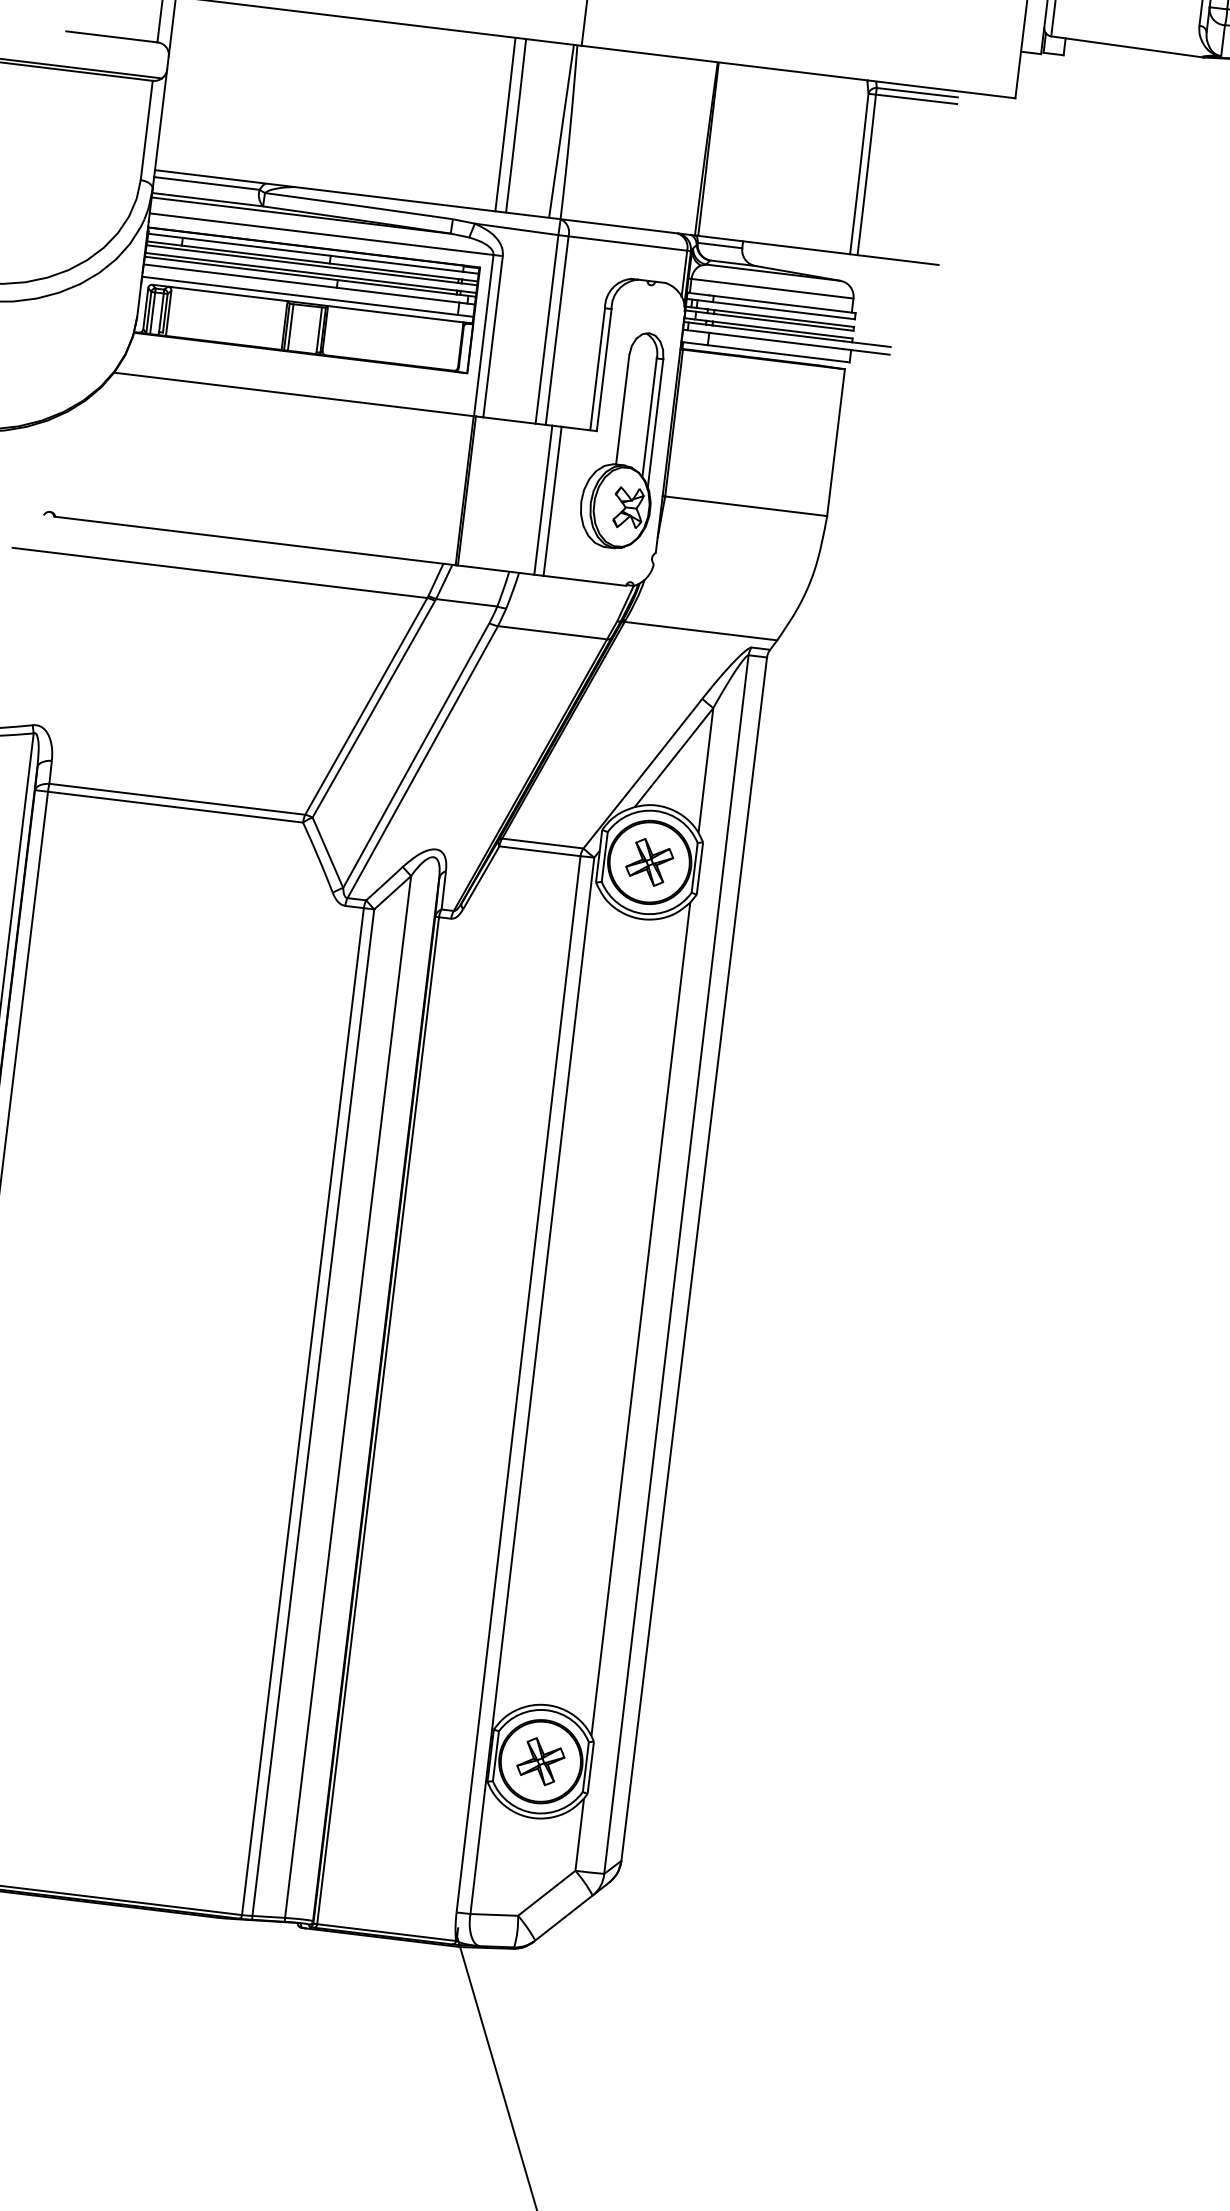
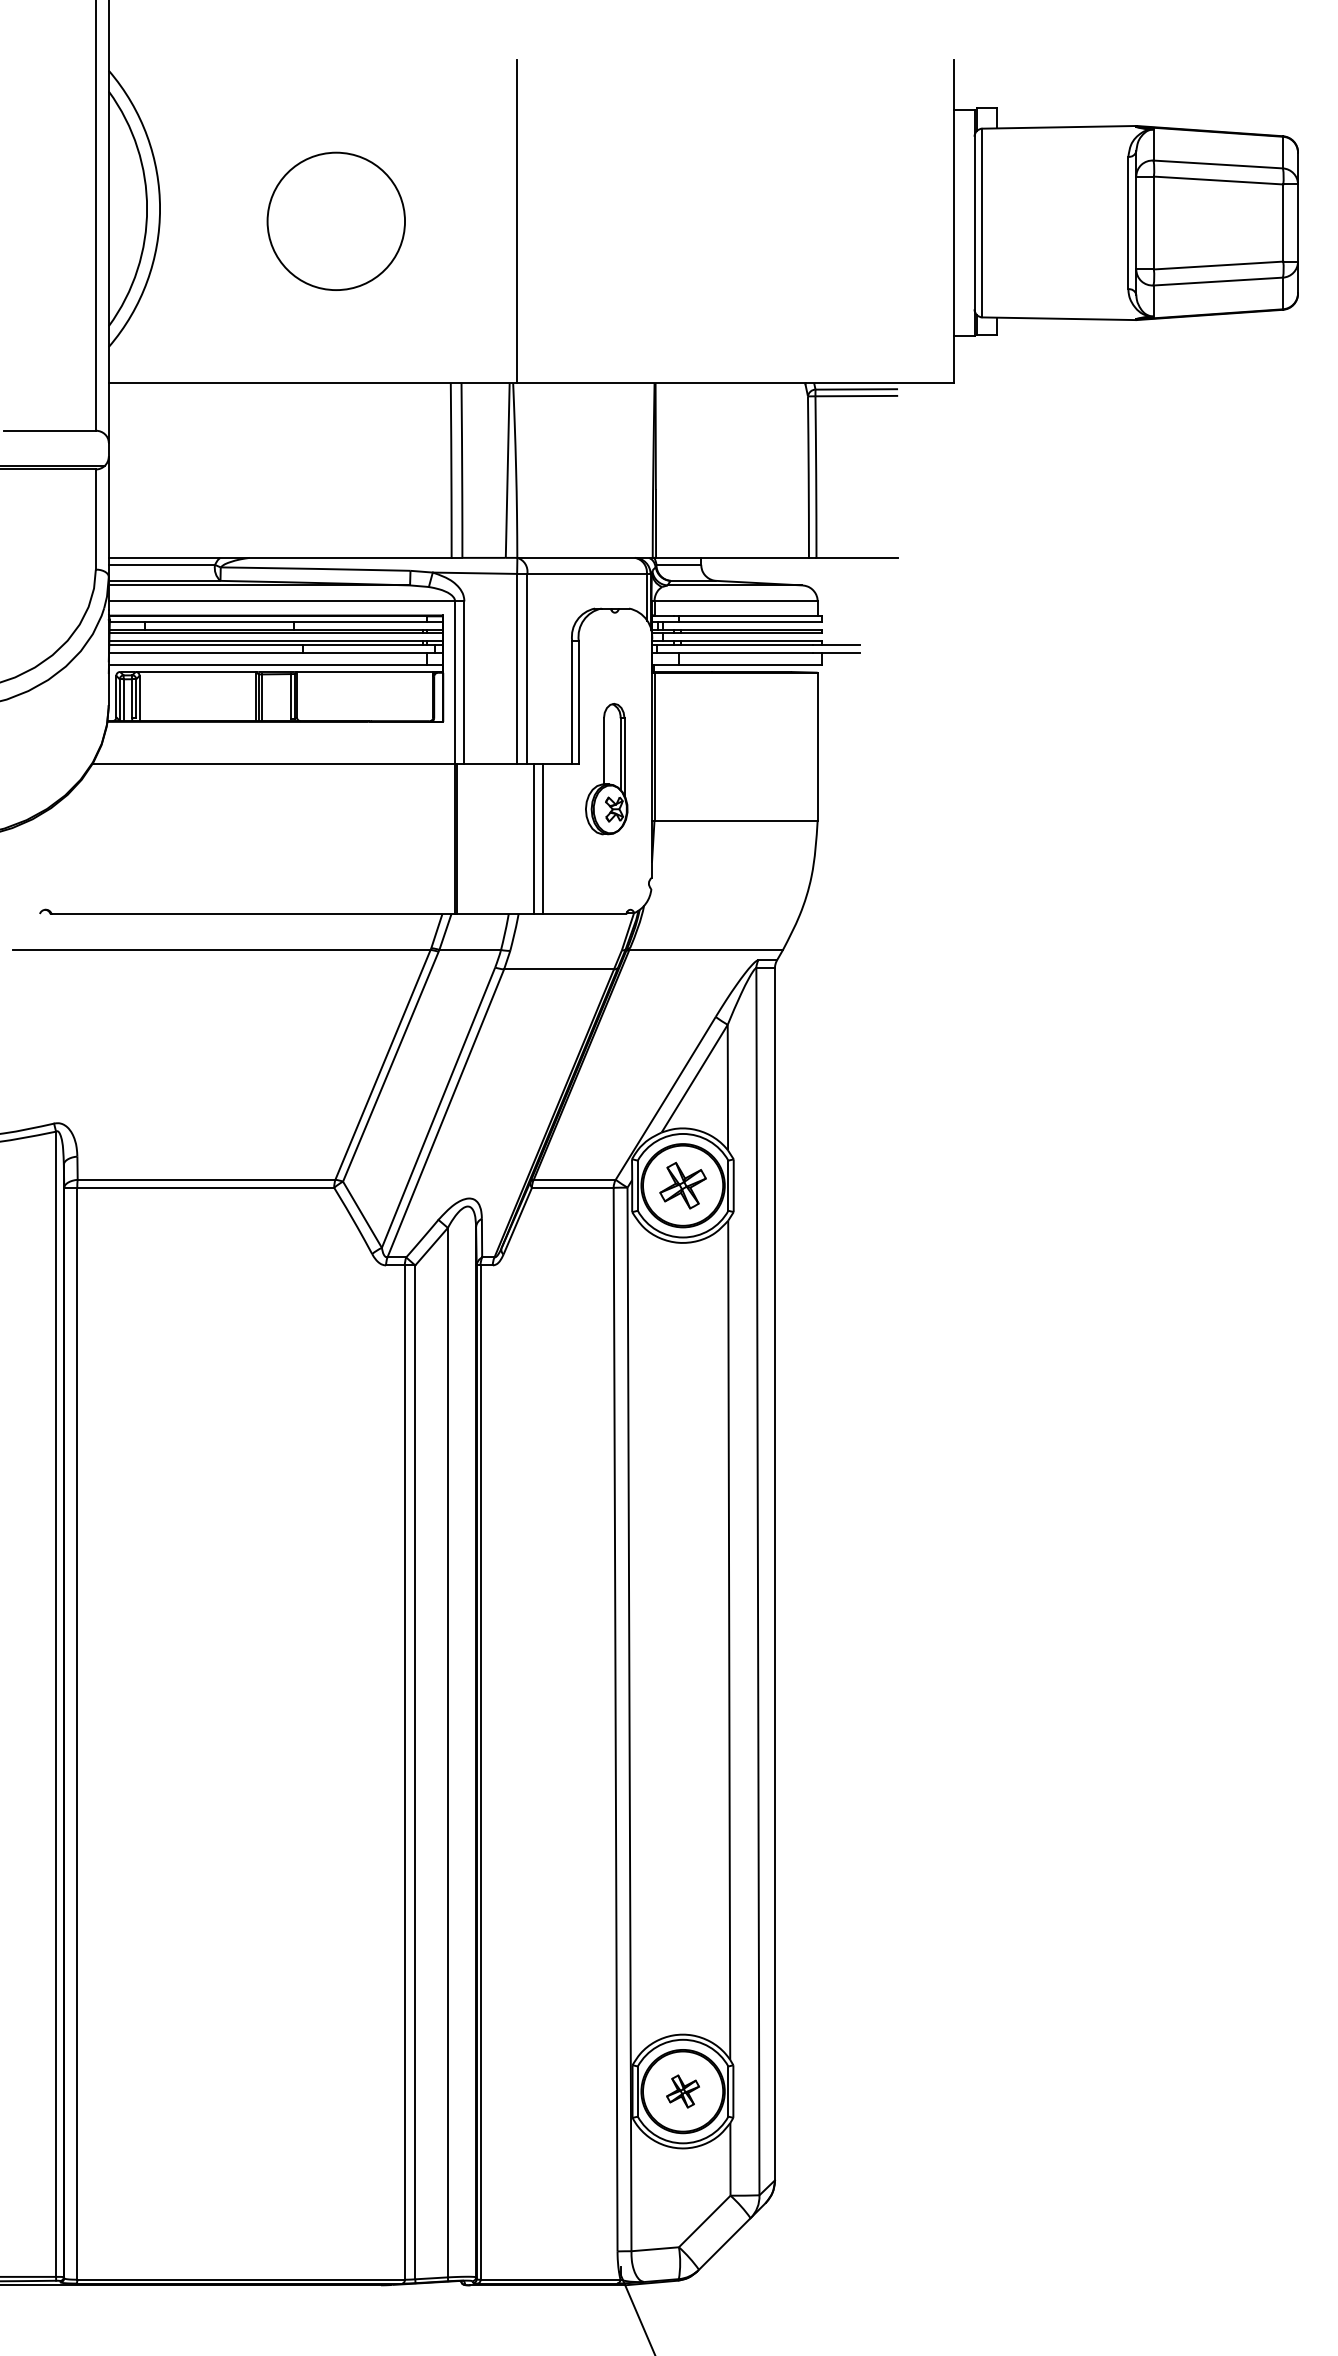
part: (623, 439) -> (606, 768), size x0.6
part: (540, 1761) -> (682, 2091), size x0.7

